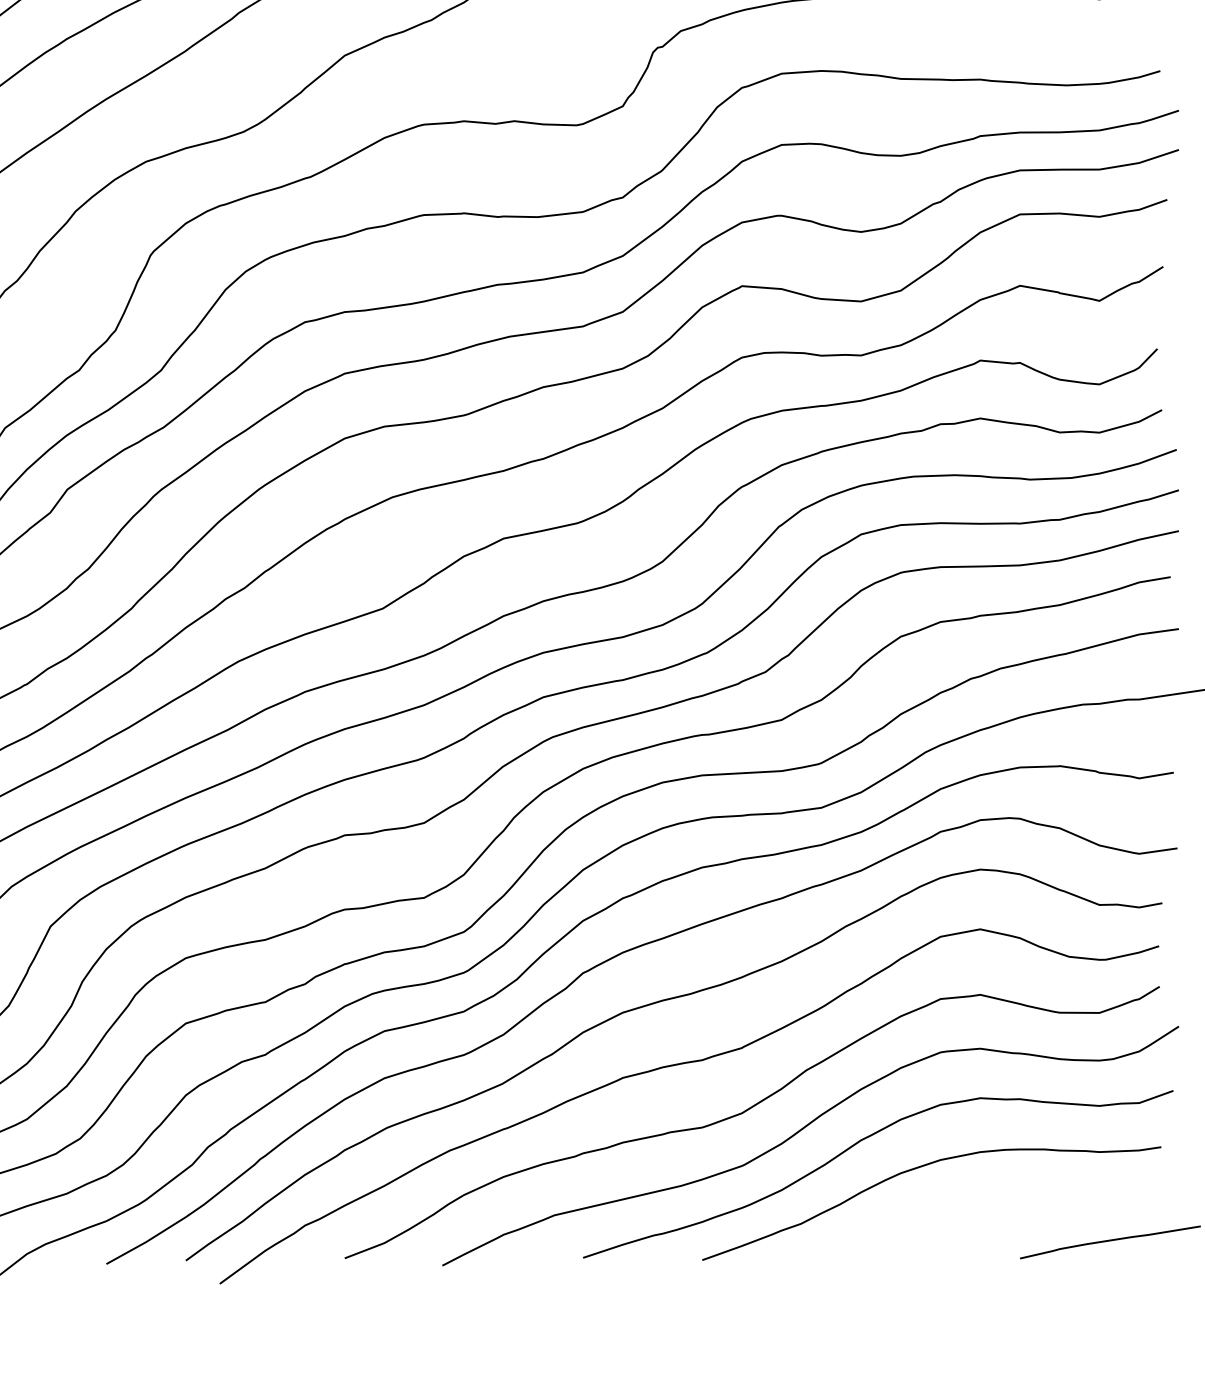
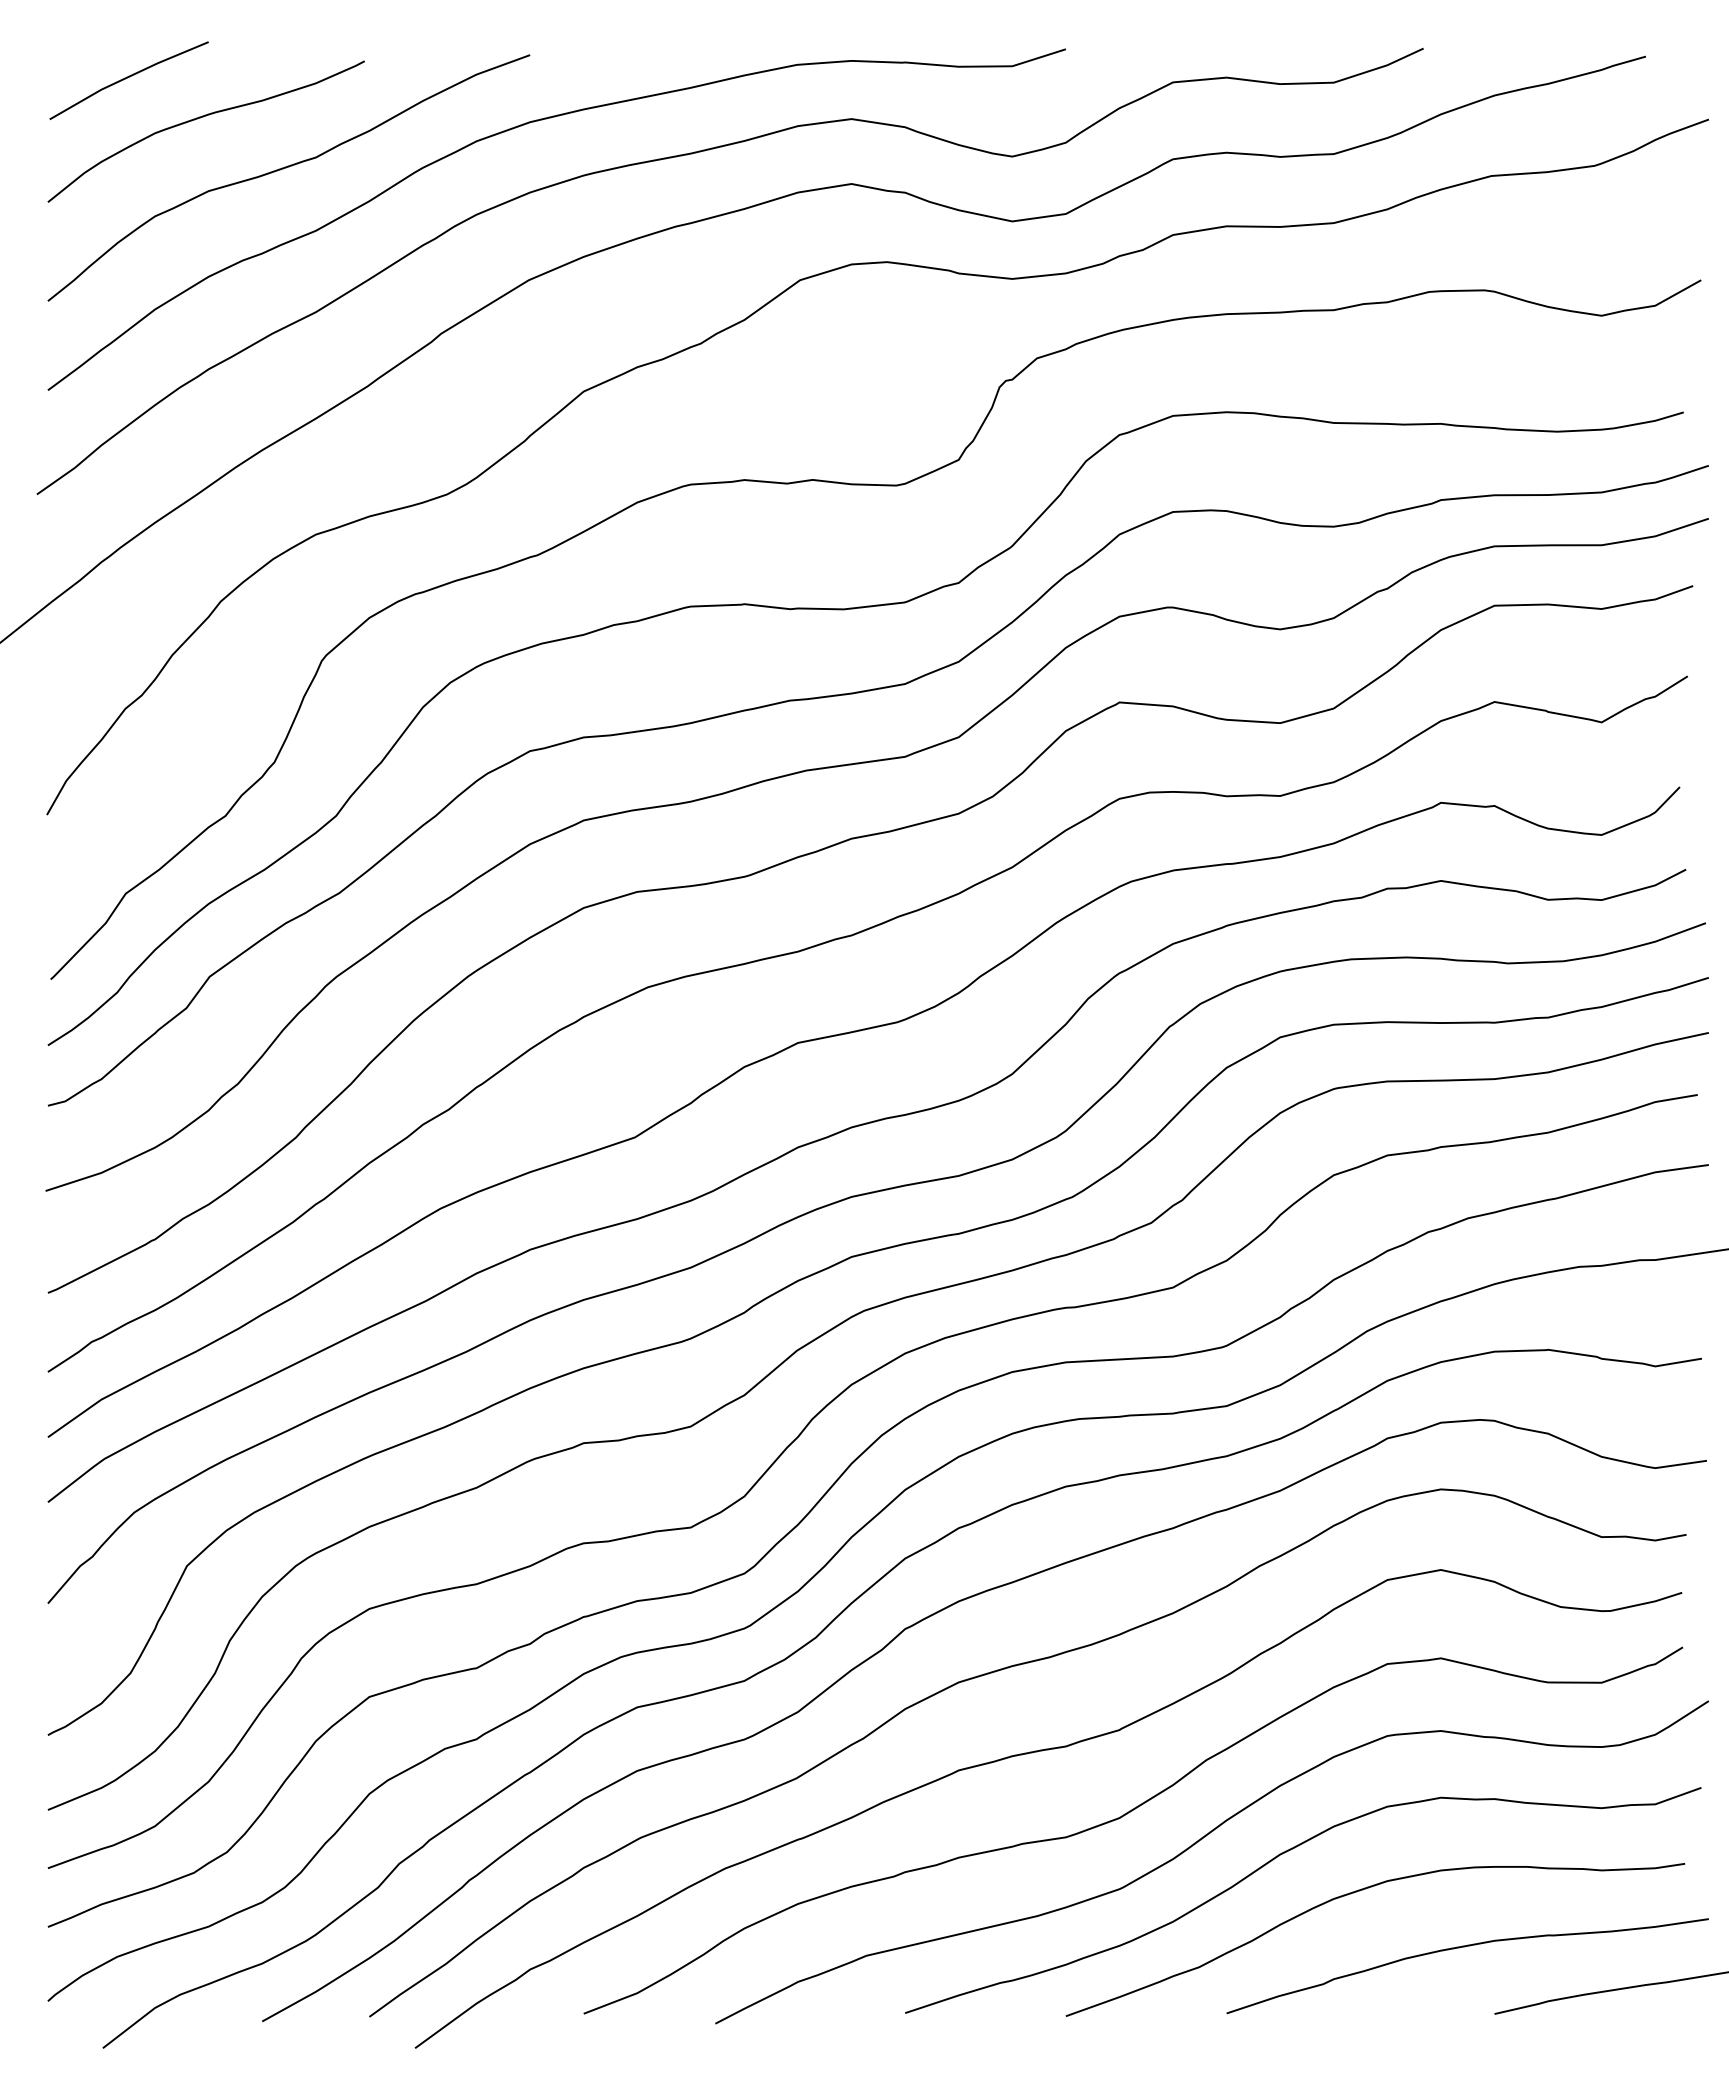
curve: (998, 1209) -> (1465, 1947), added

